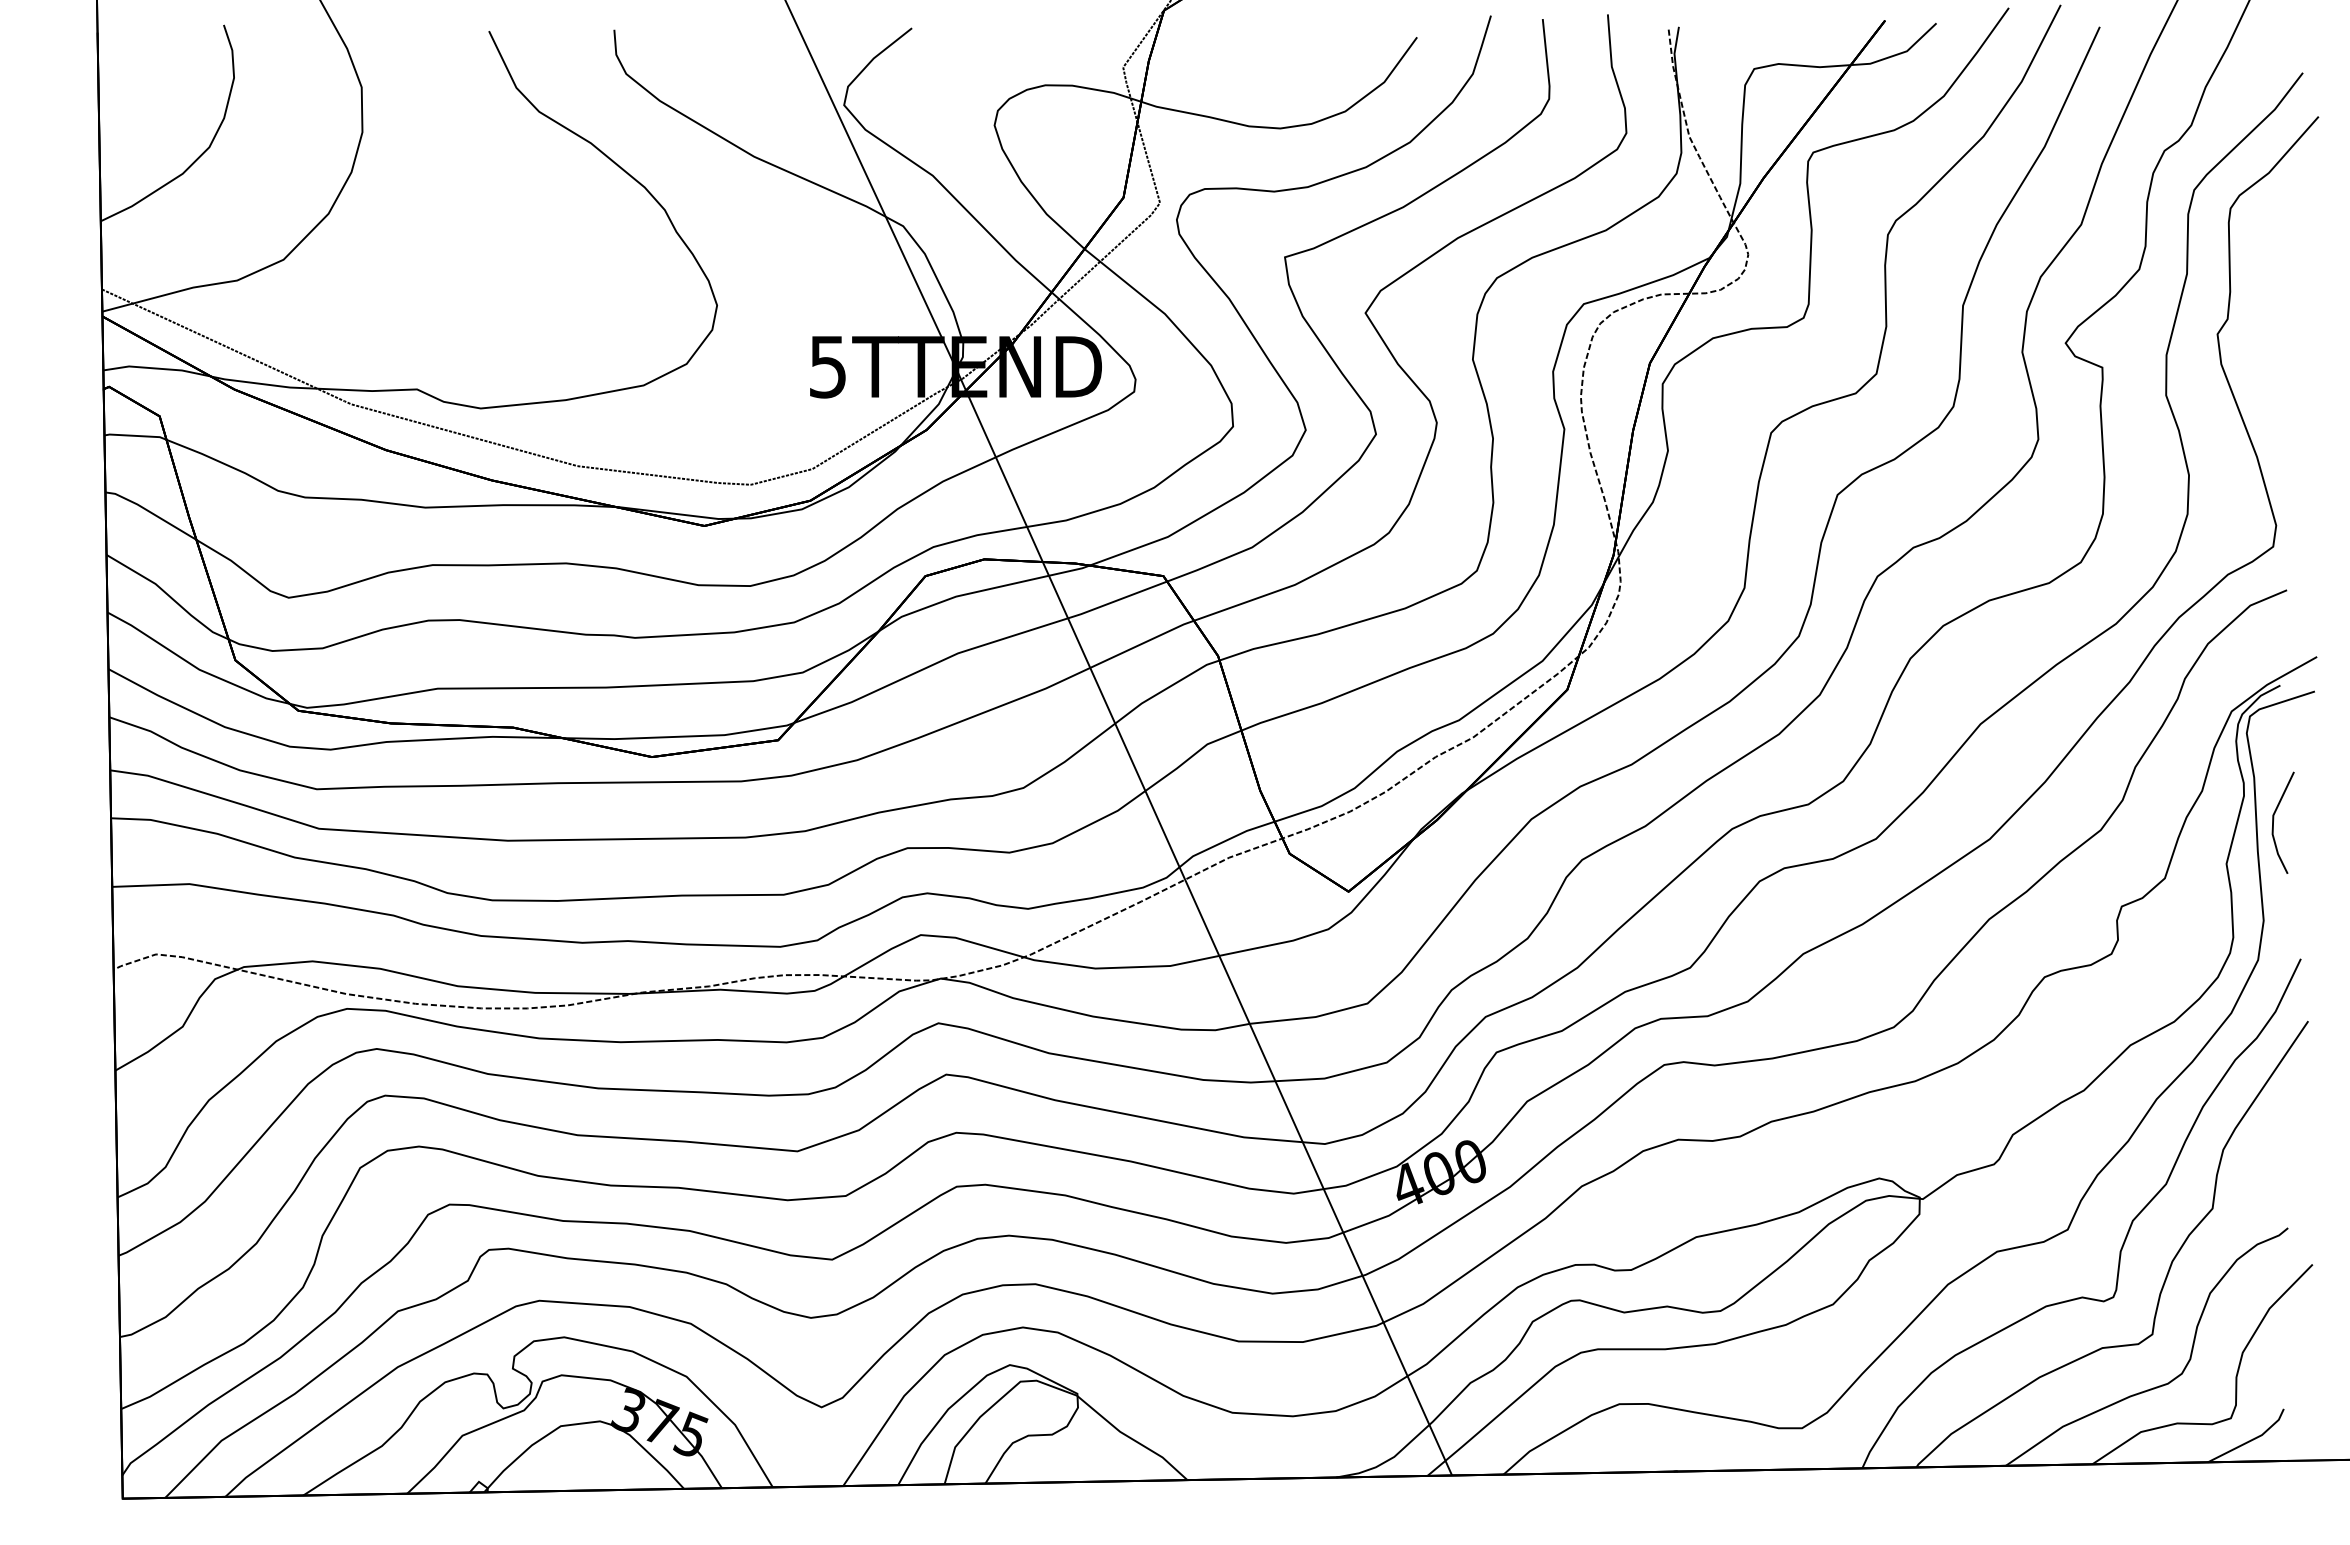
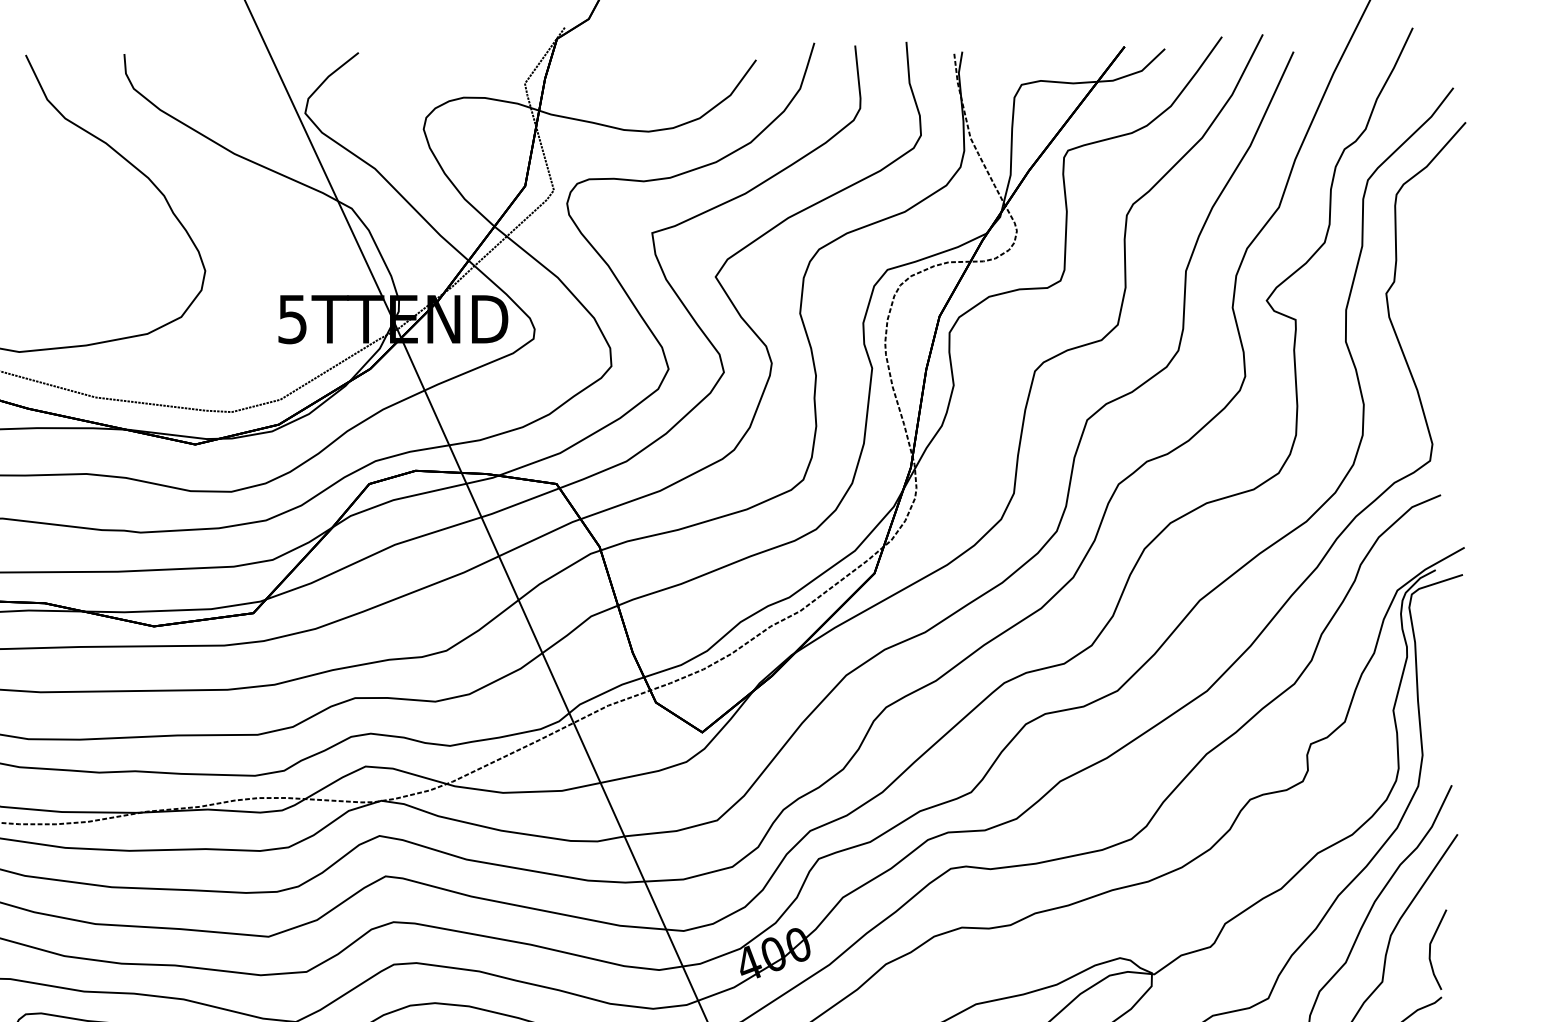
line: (2274, 819) -> (1431, 947), moved

